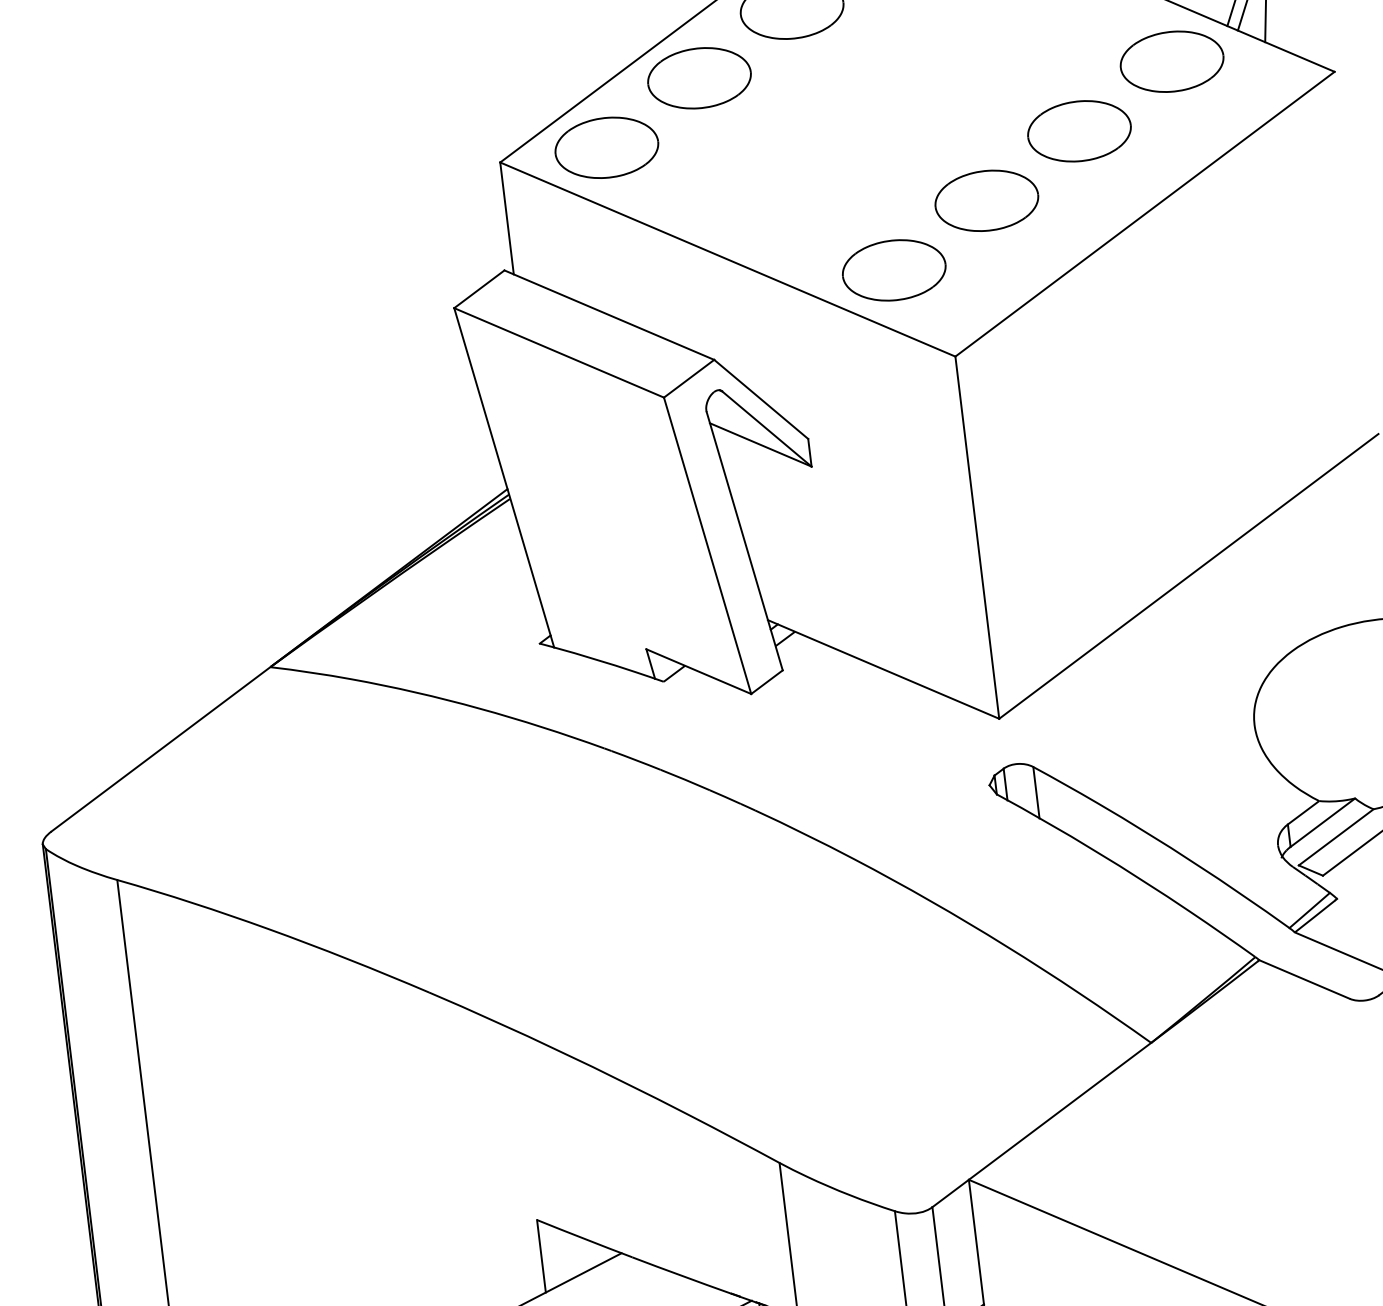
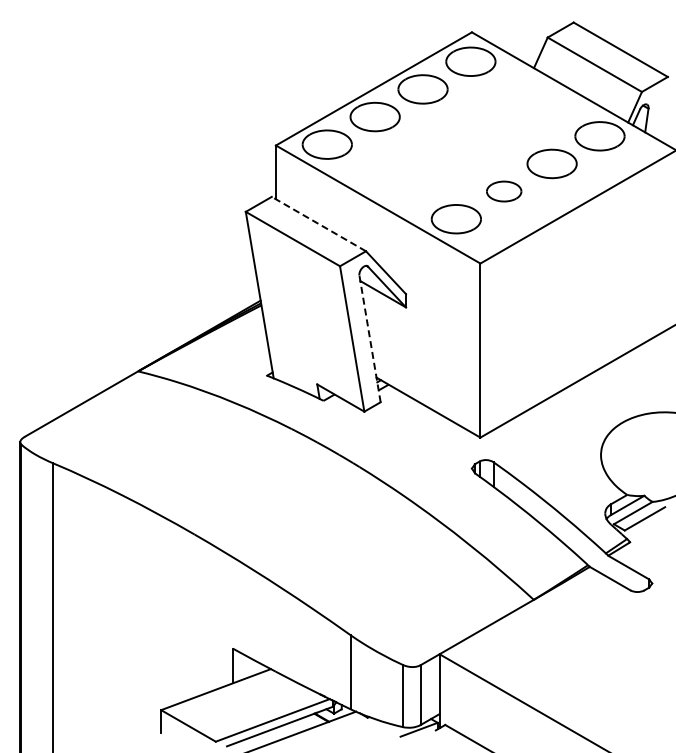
part: (985, 200) -> (503, 191), size x0.7
line: (608, 314) -> (318, 223), solid -> dashed
line: (743, 540) -> (369, 338), solid -> dashed

